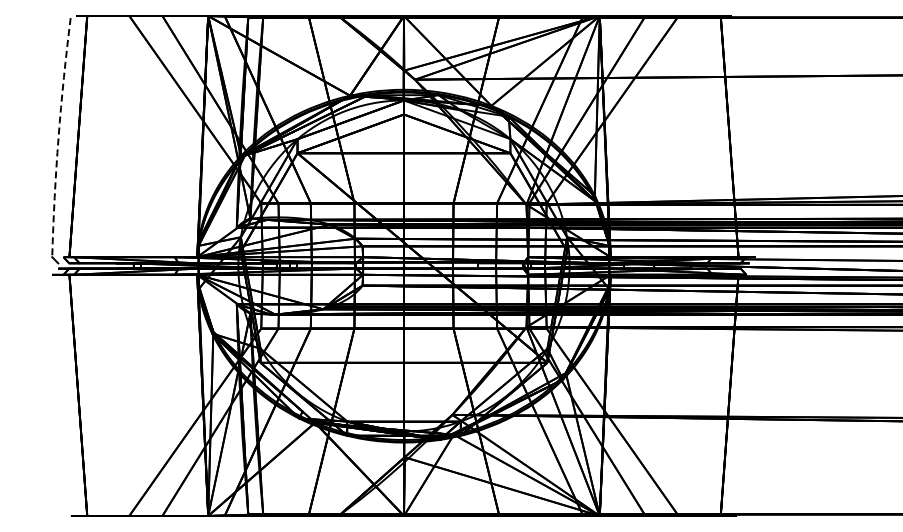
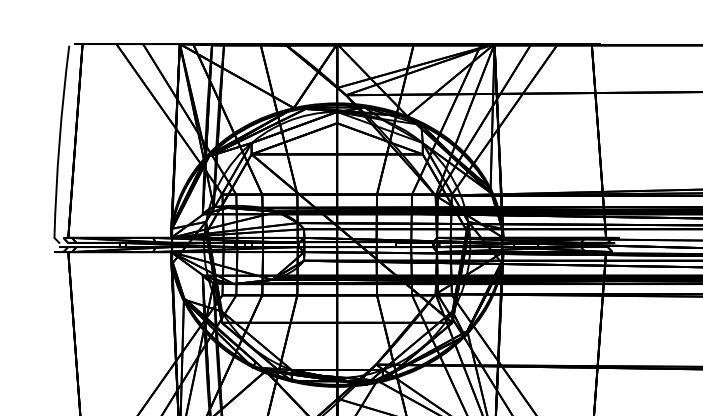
arc: (58, 137) -> (59, 141), dashed -> solid

